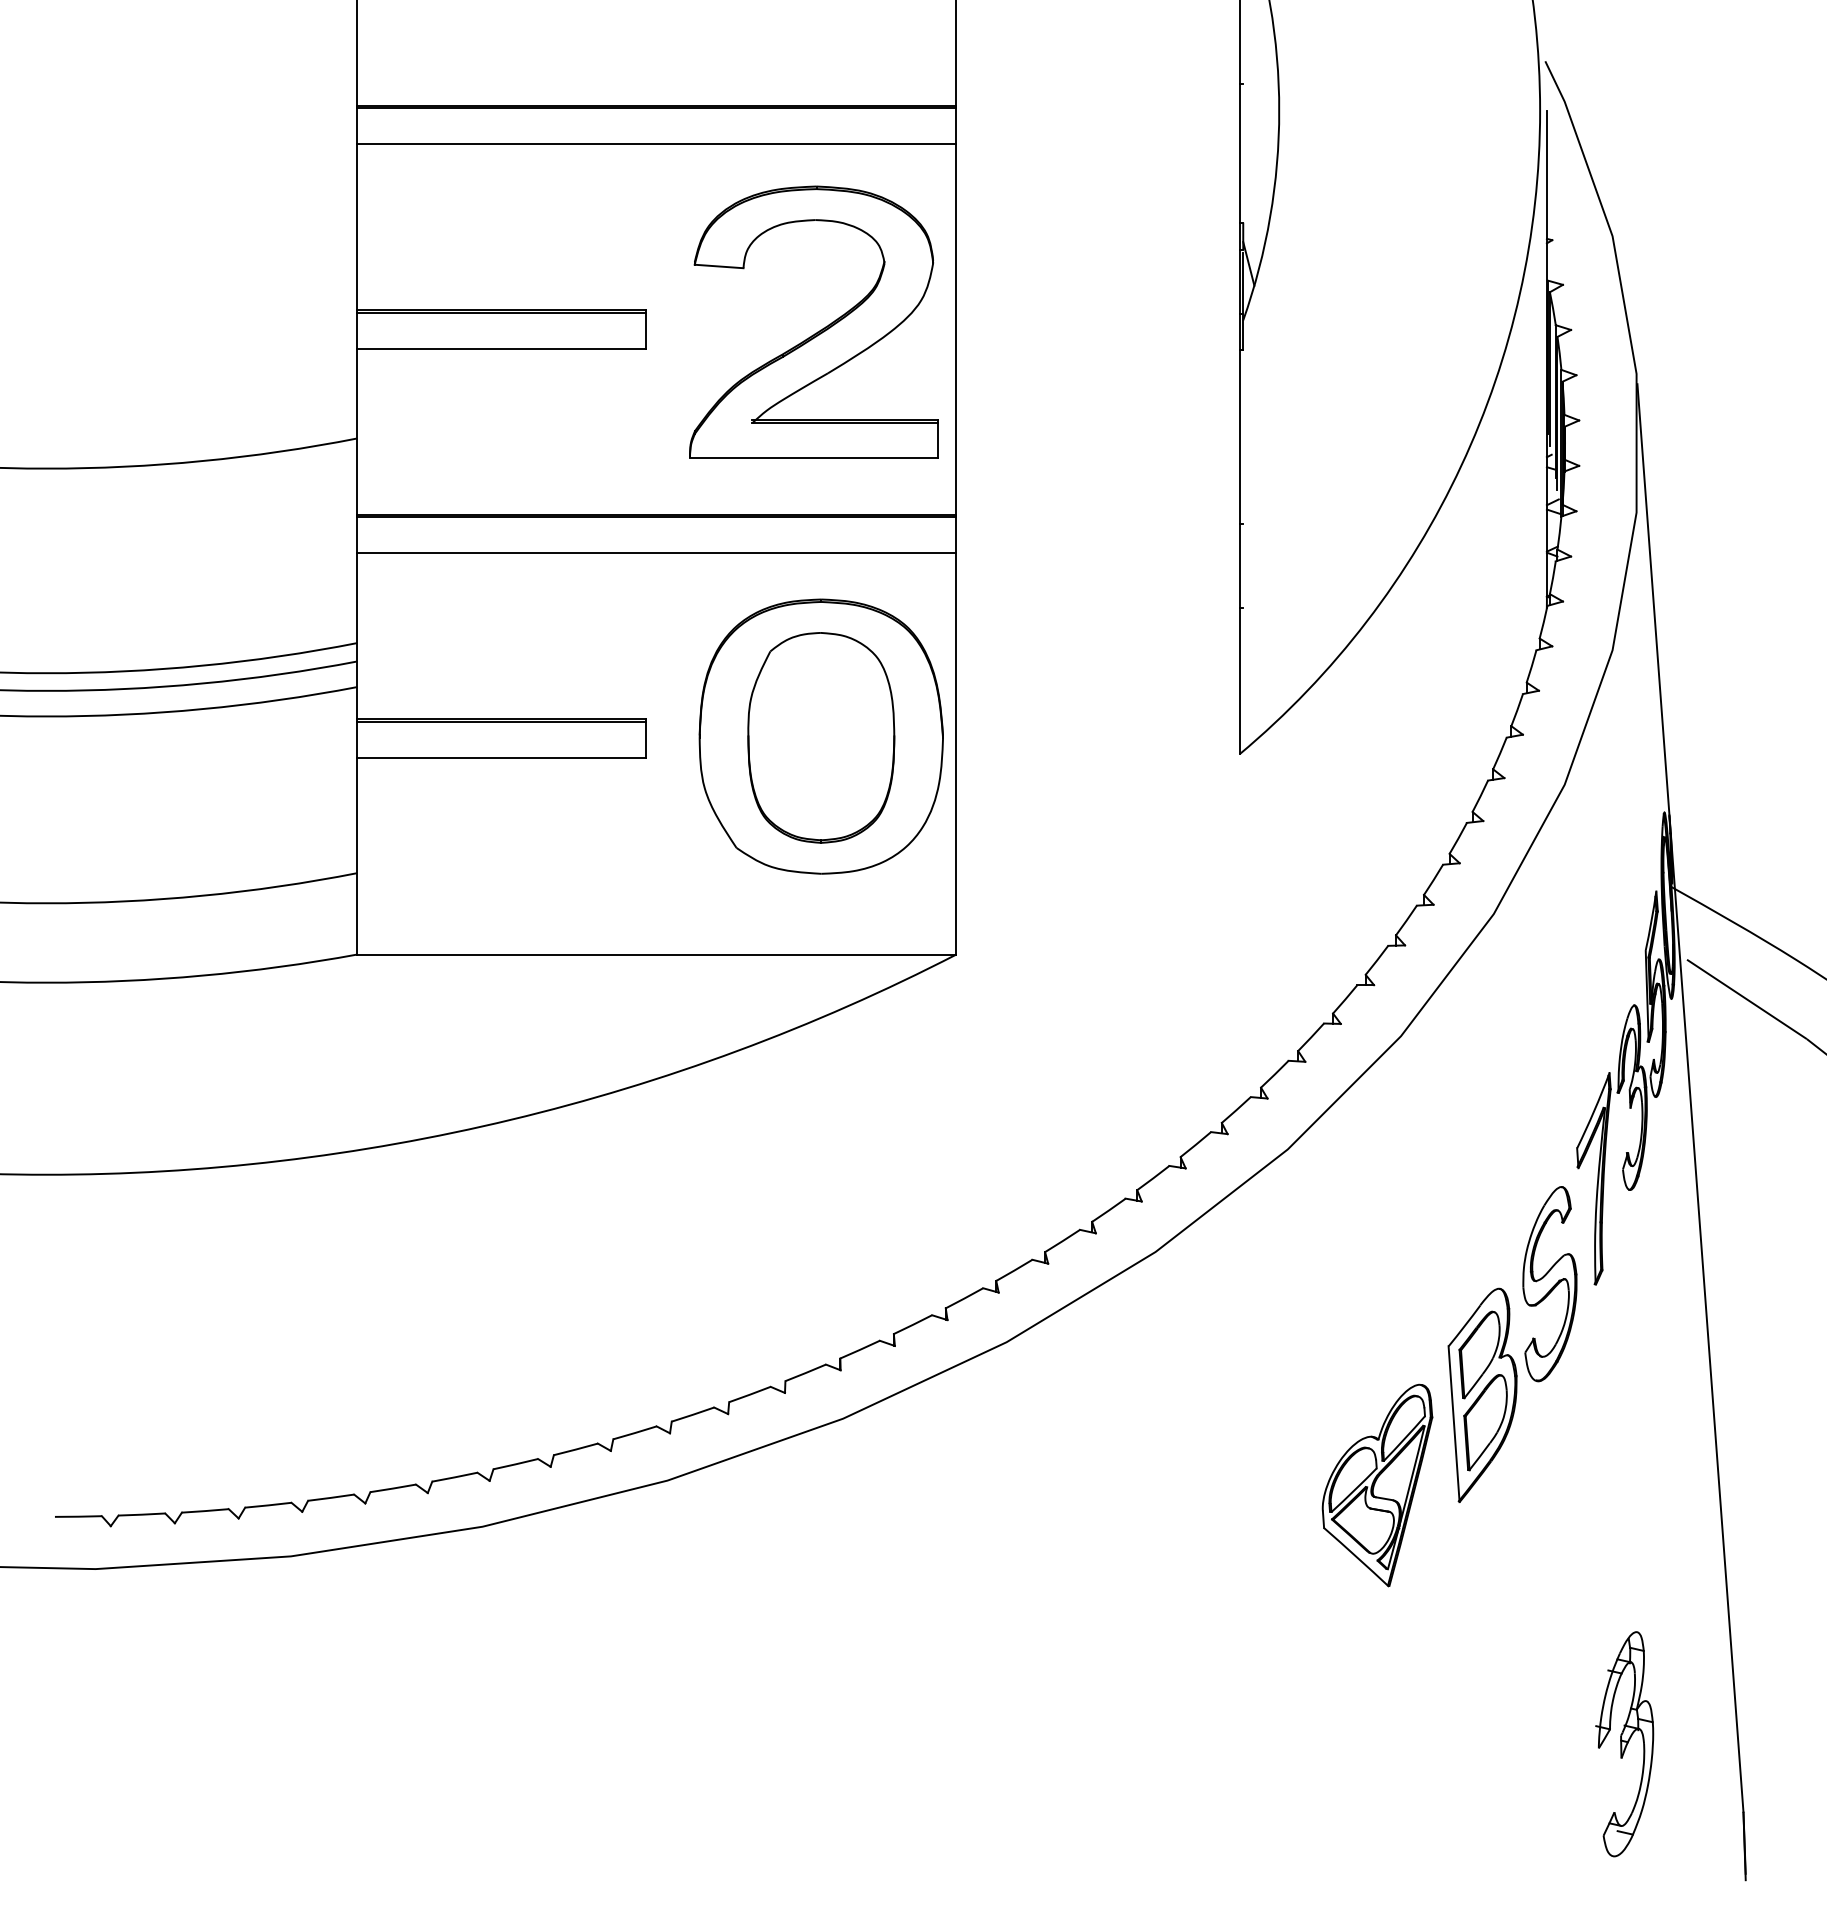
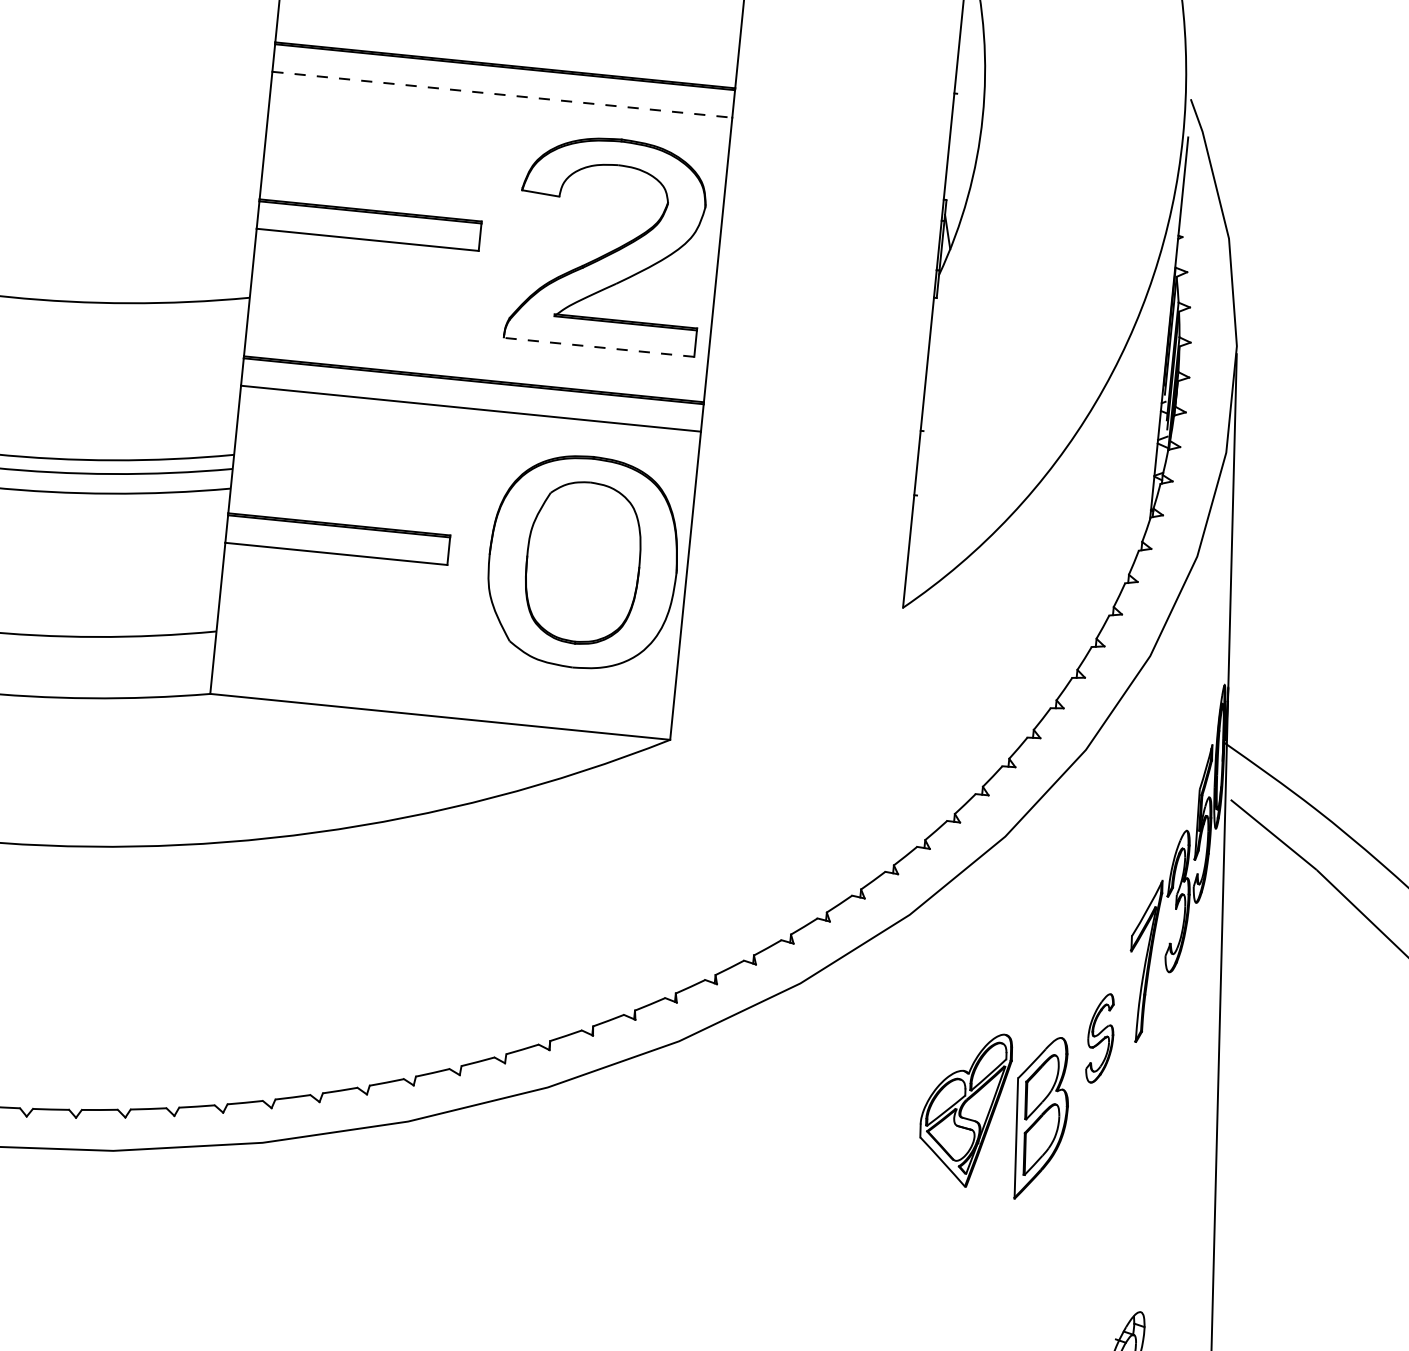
line: (656, 144) -> (502, 95), solid -> dashed
line: (813, 457) -> (598, 347), solid -> dashed
part: (1549, 1284) -> (1100, 1038), size x0.6
part: (1377, 1485) -> (964, 1108), moved

